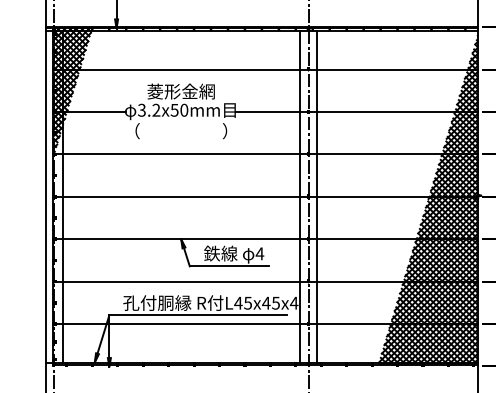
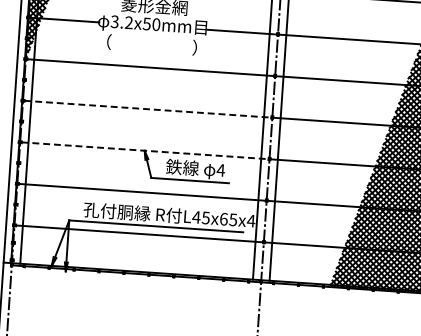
line: (182, 196) -> (148, 109), solid -> dashed
line: (182, 239) -> (145, 151), solid -> dashed
text: (266, 302) -> (224, 218), L45x45x4 -> L45x65x4

